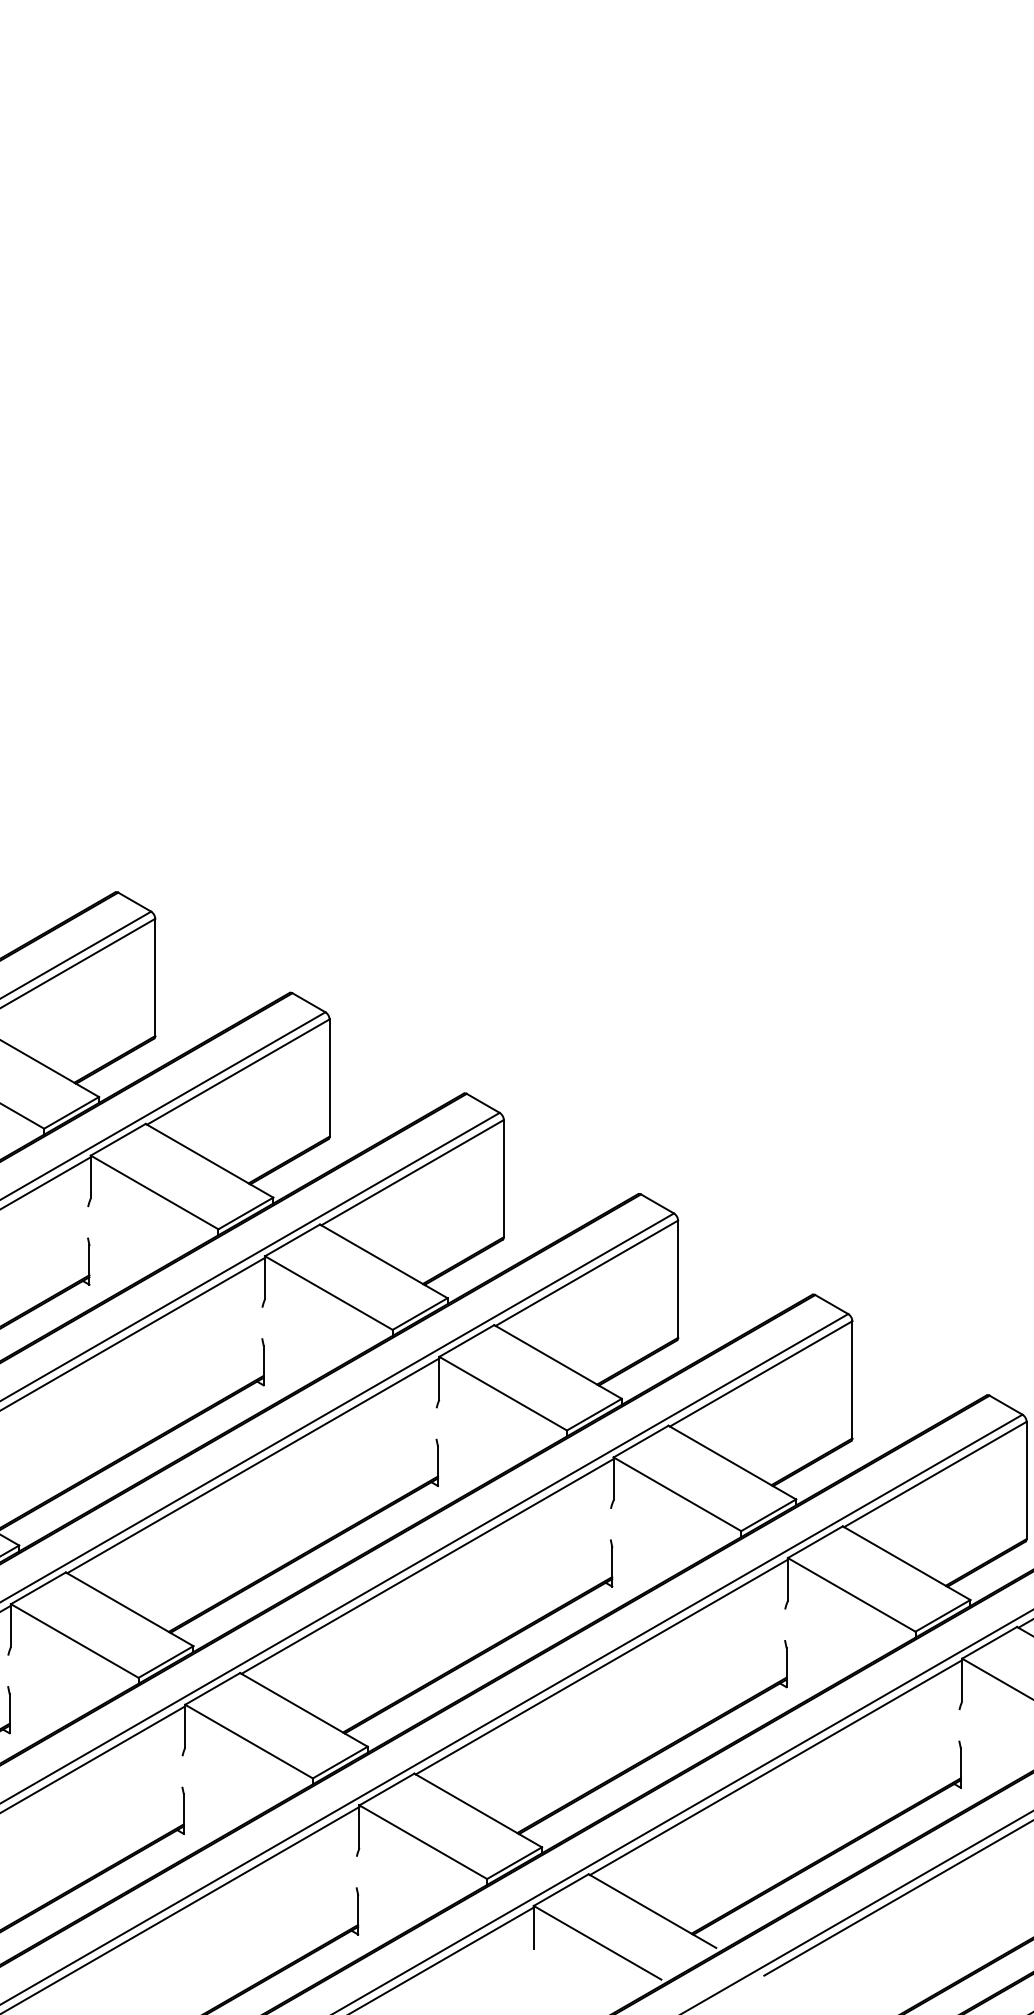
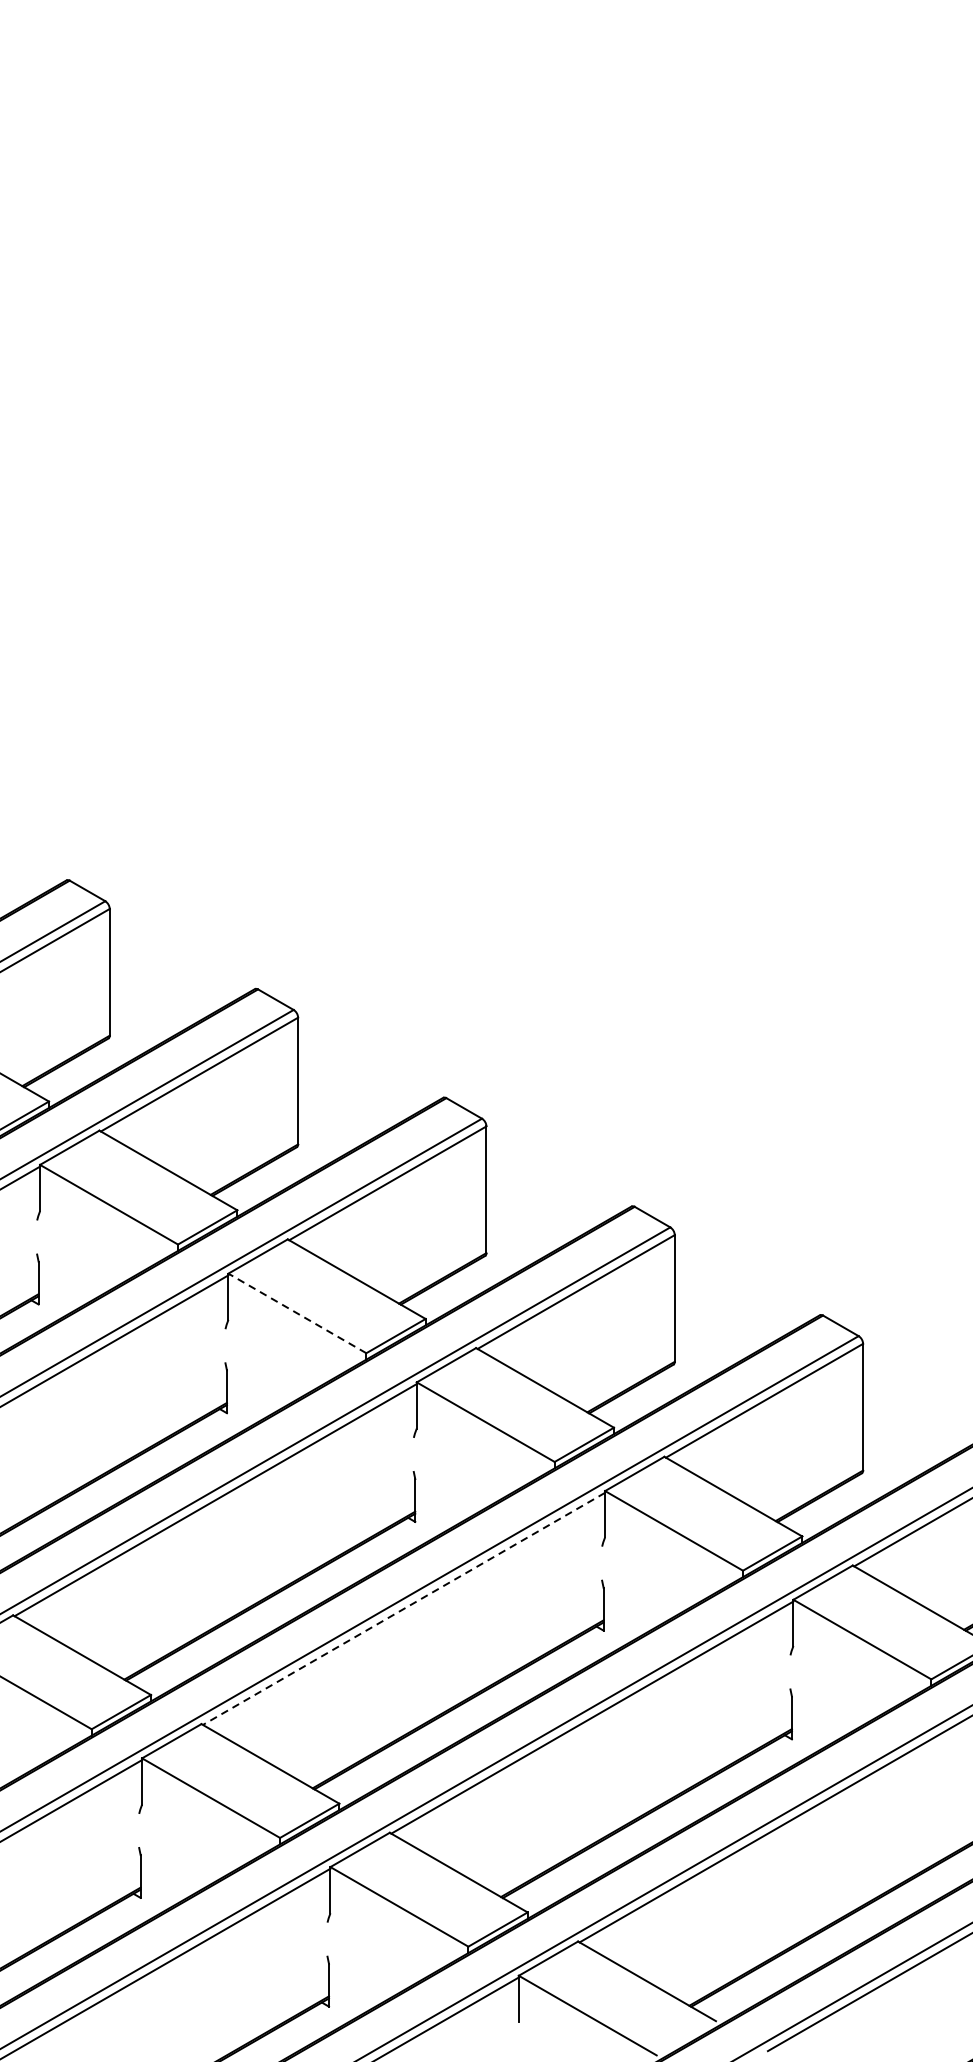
line: (328, 1293) -> (296, 1313), solid -> dashed
line: (427, 1566) -> (403, 1608), solid -> dashed

